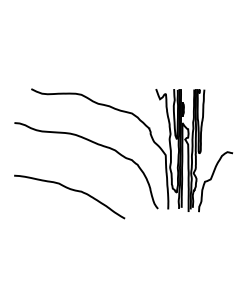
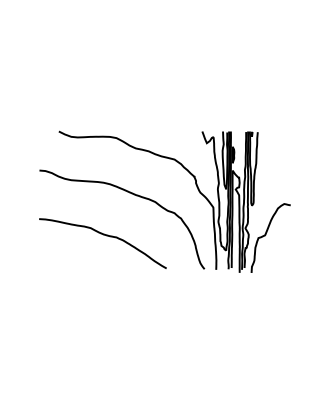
curve: (70, 189) -> (103, 235), moved

